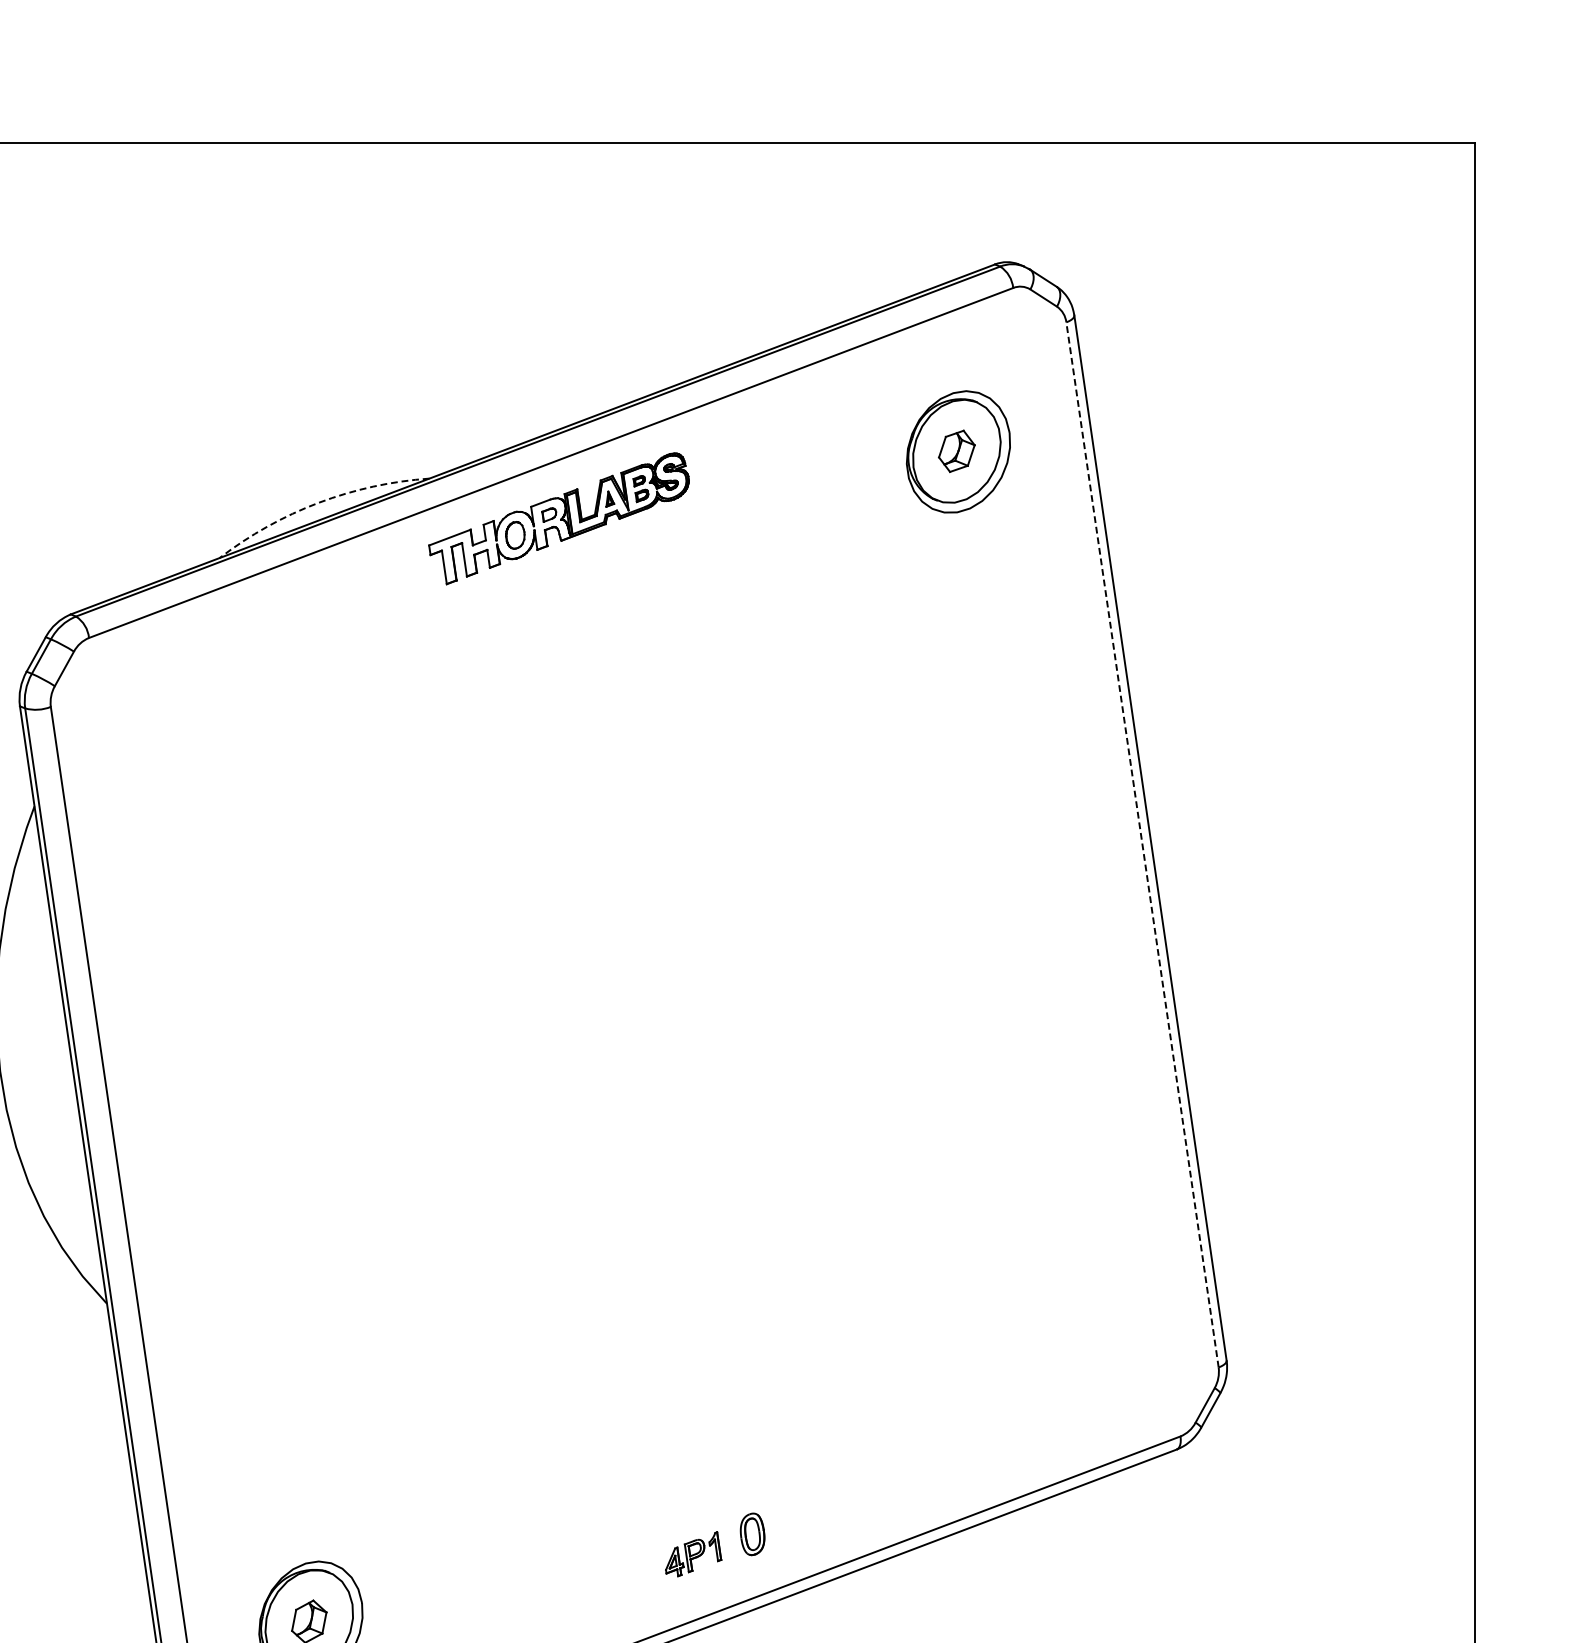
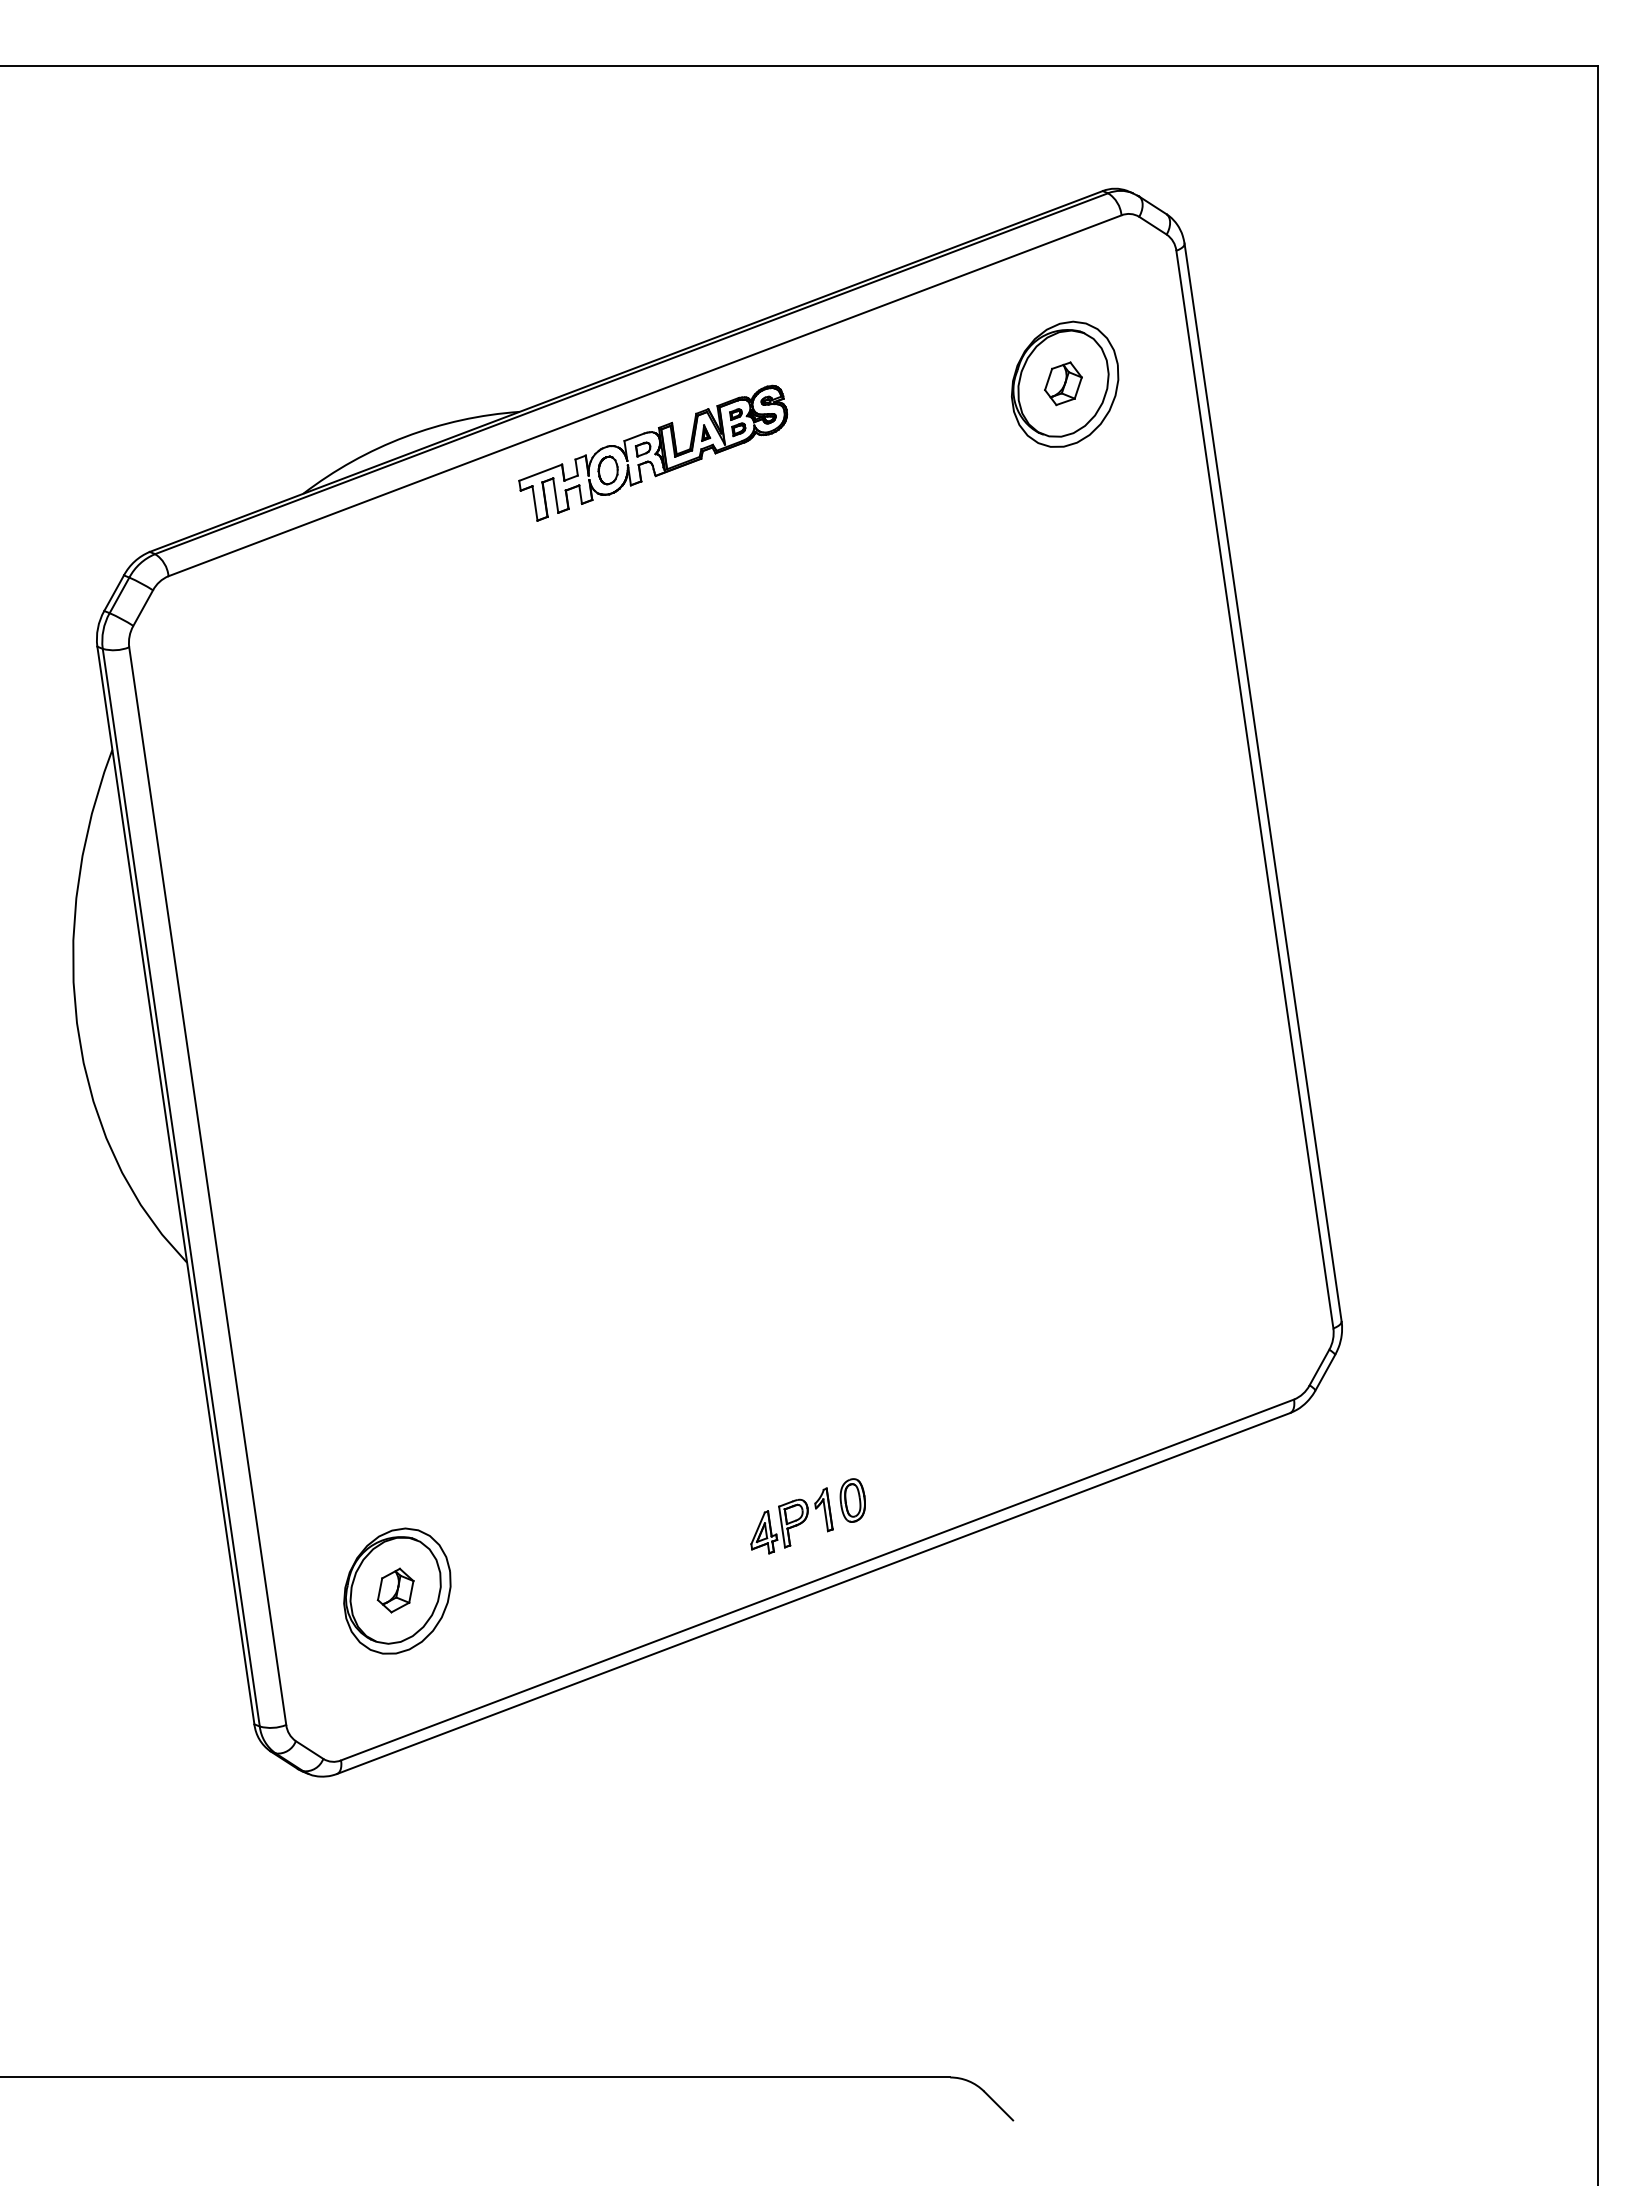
arc: (318, 502) -> (405, 436), dashed -> solid
line: (1142, 844) -> (1254, 789), dashed -> solid
part: (693, 1553) -> (791, 1520), size x1.43

